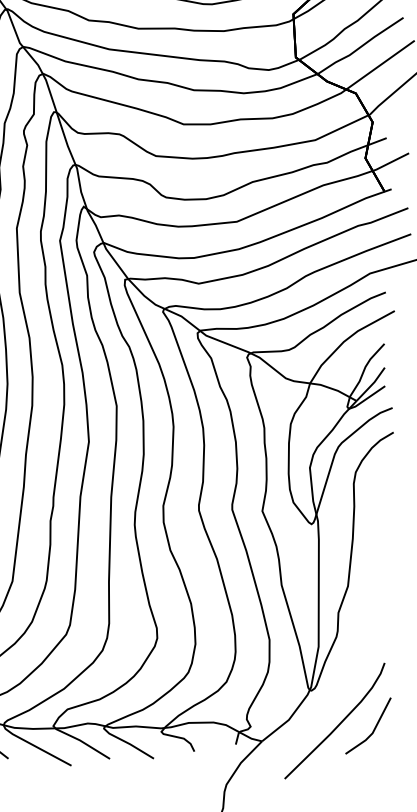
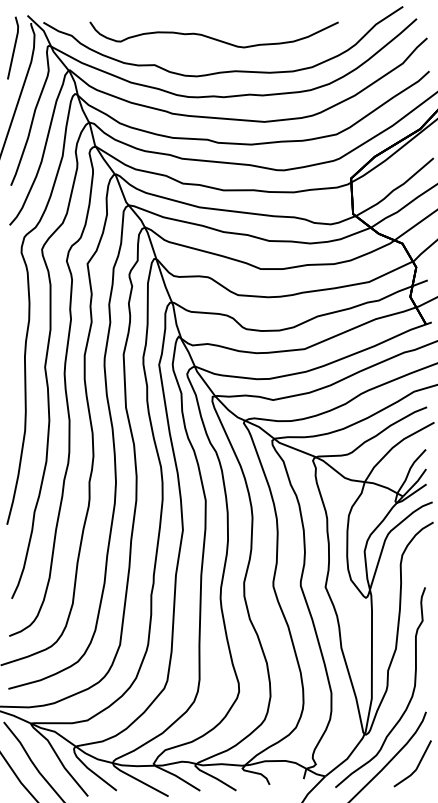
curve: (365, 645) -> (410, 697), added

